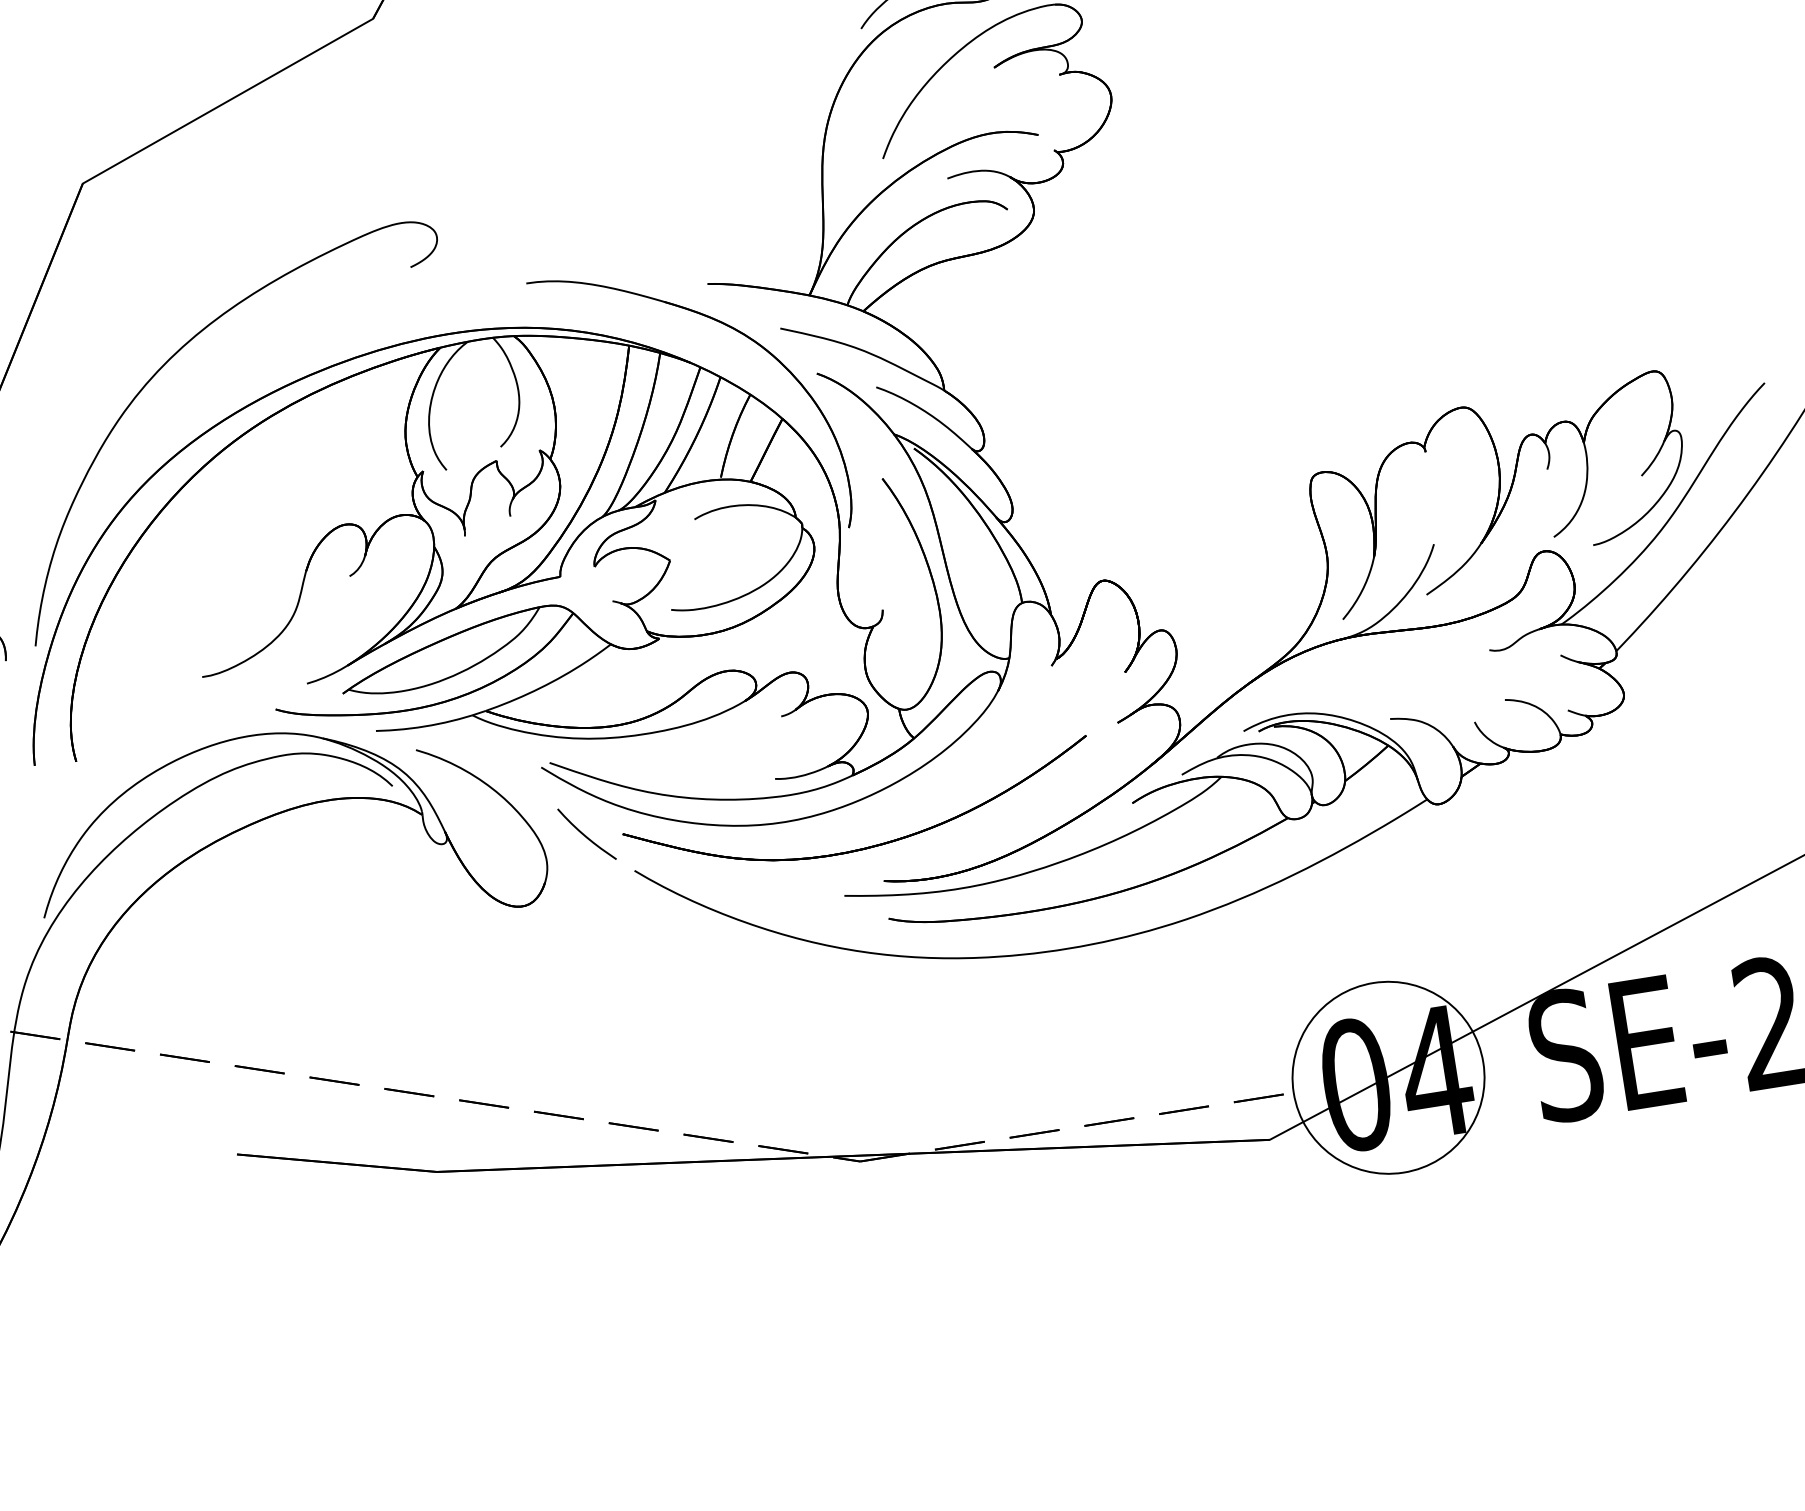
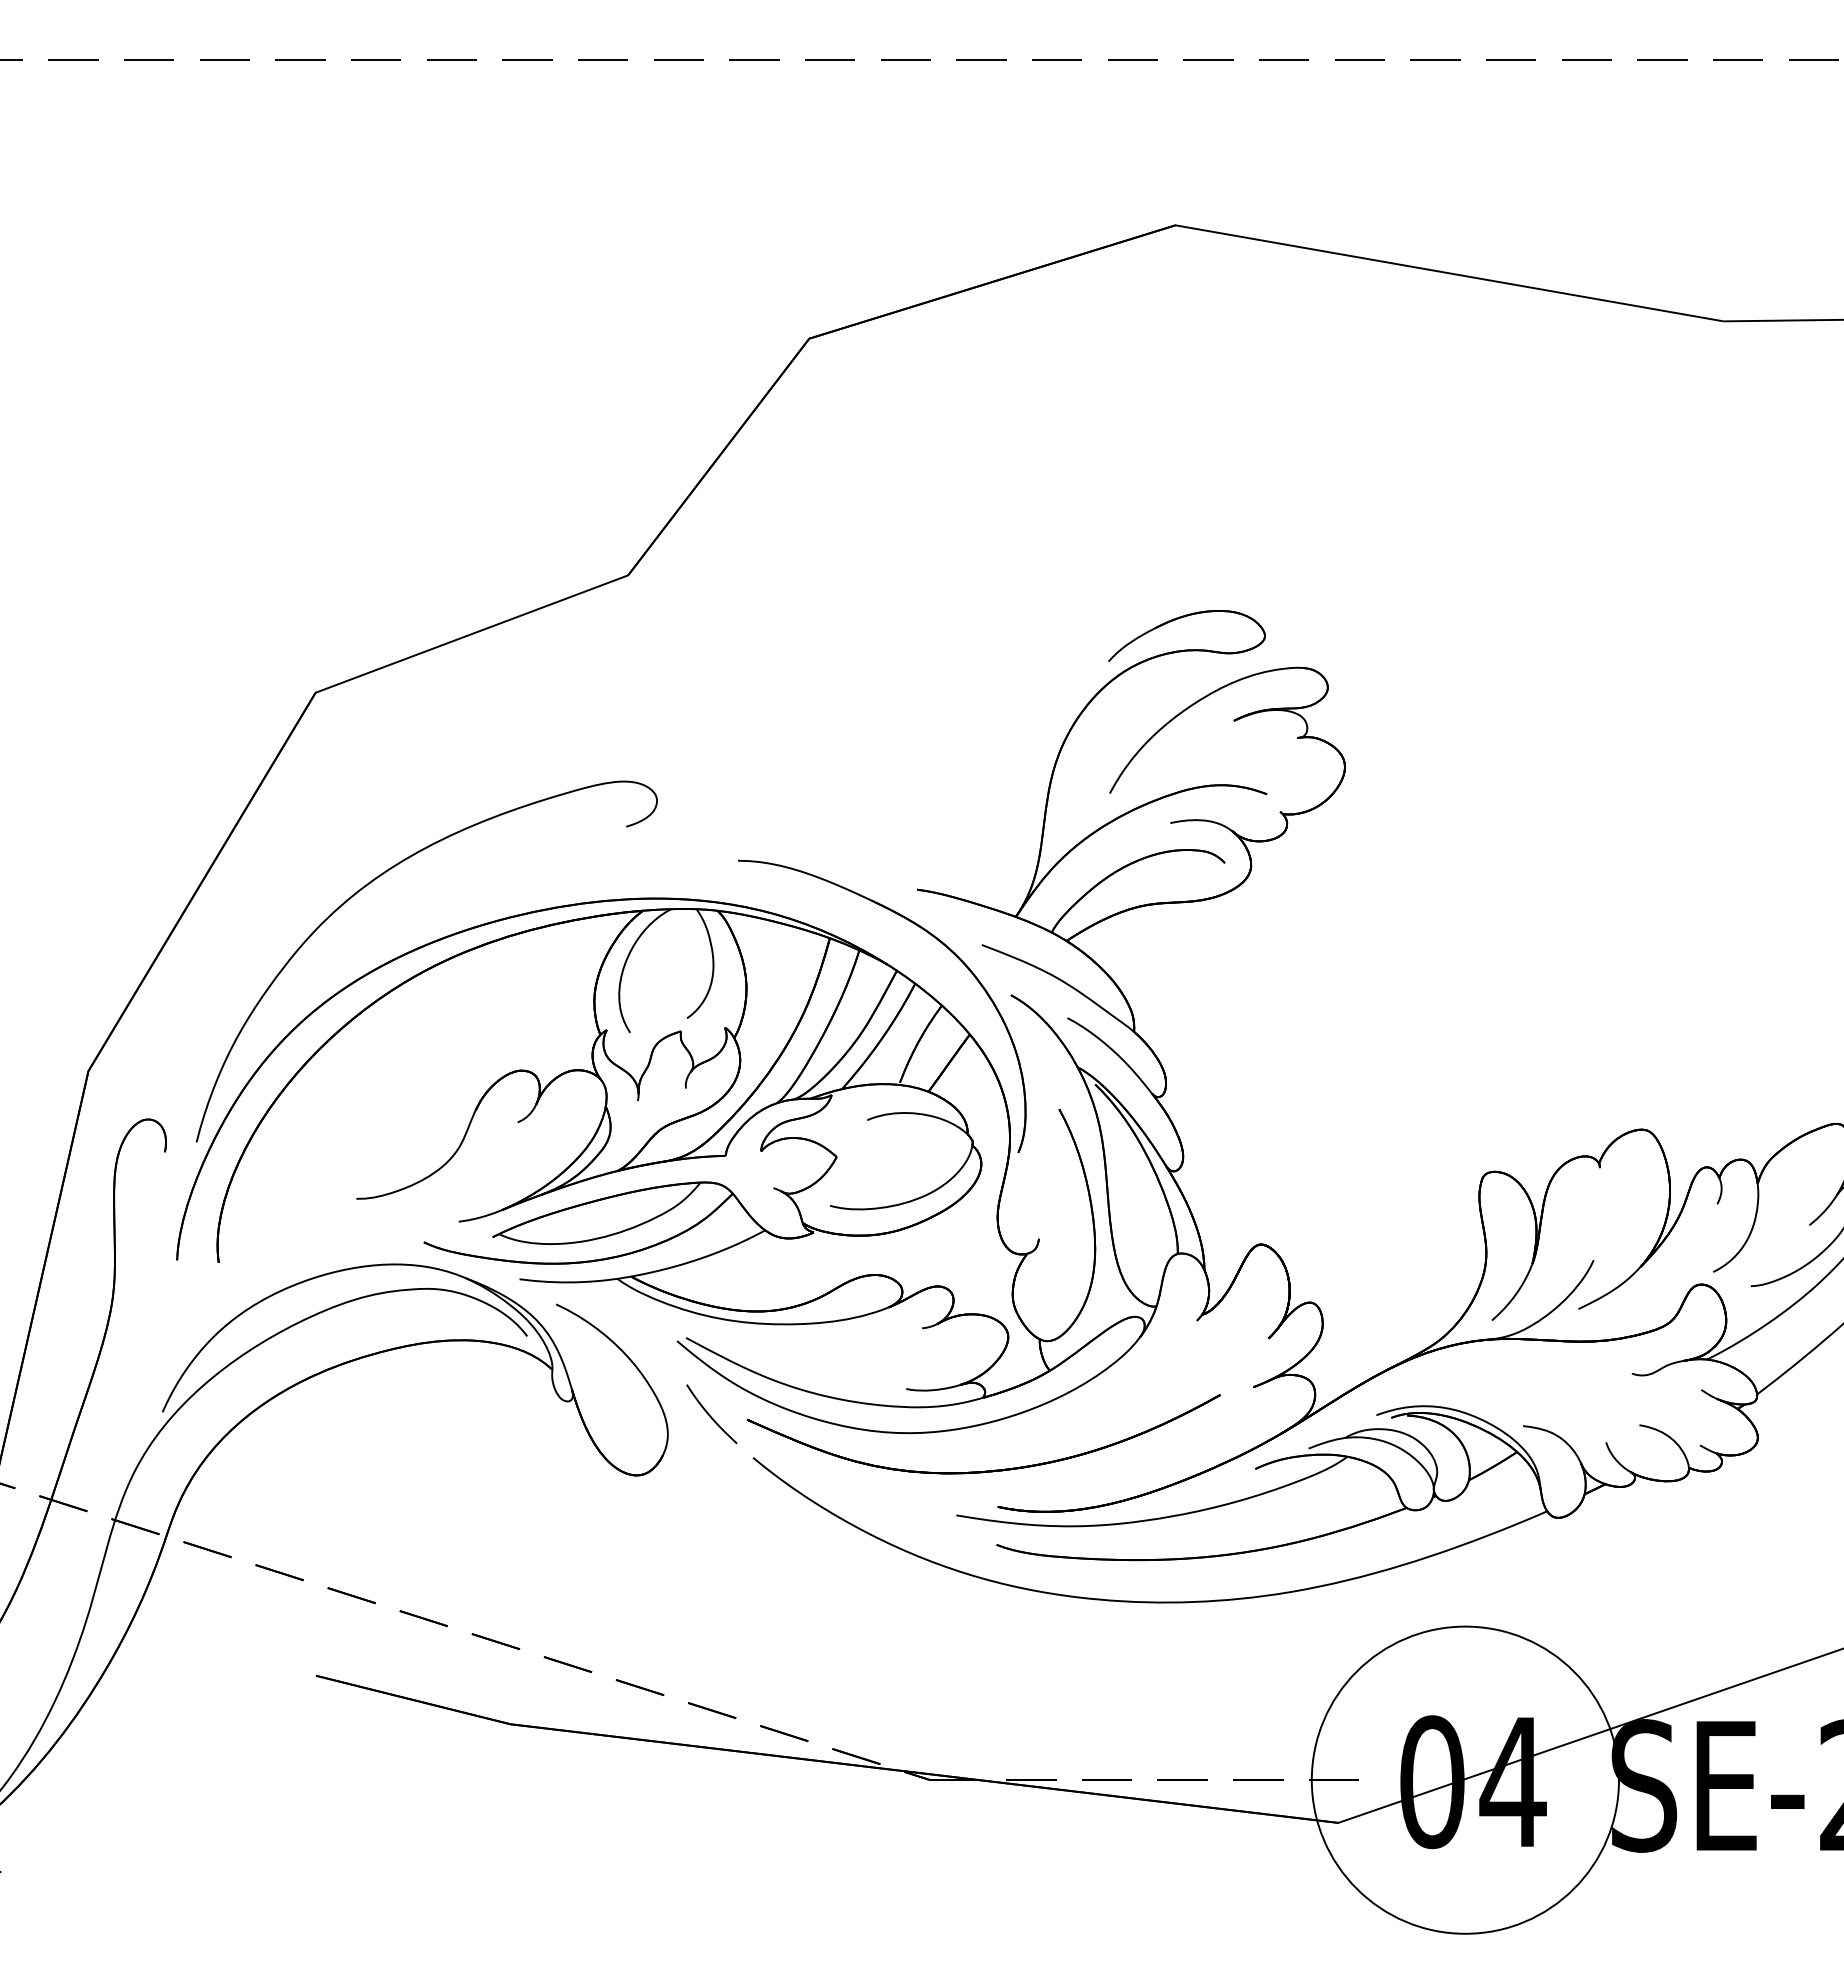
circle: (1388, 1078) -> (1465, 1780), size x1.6

